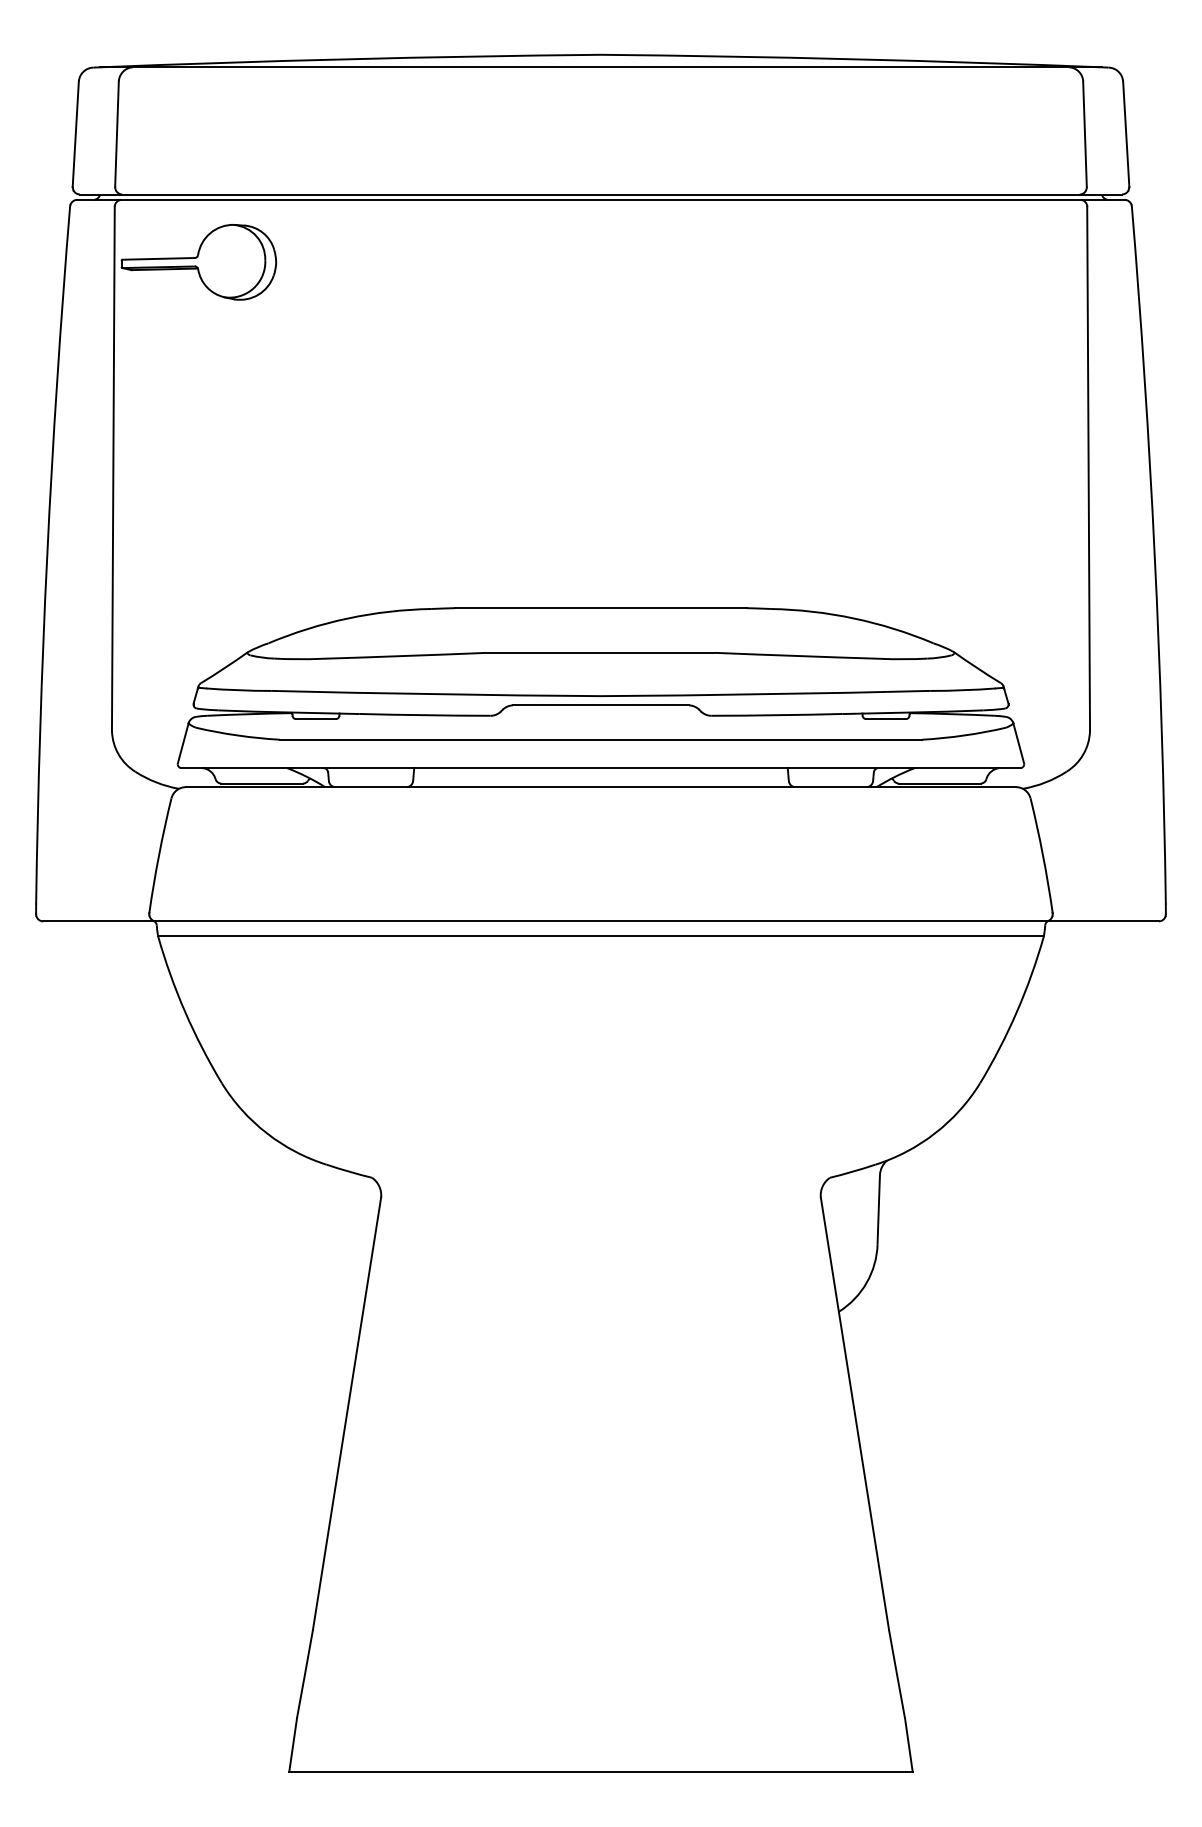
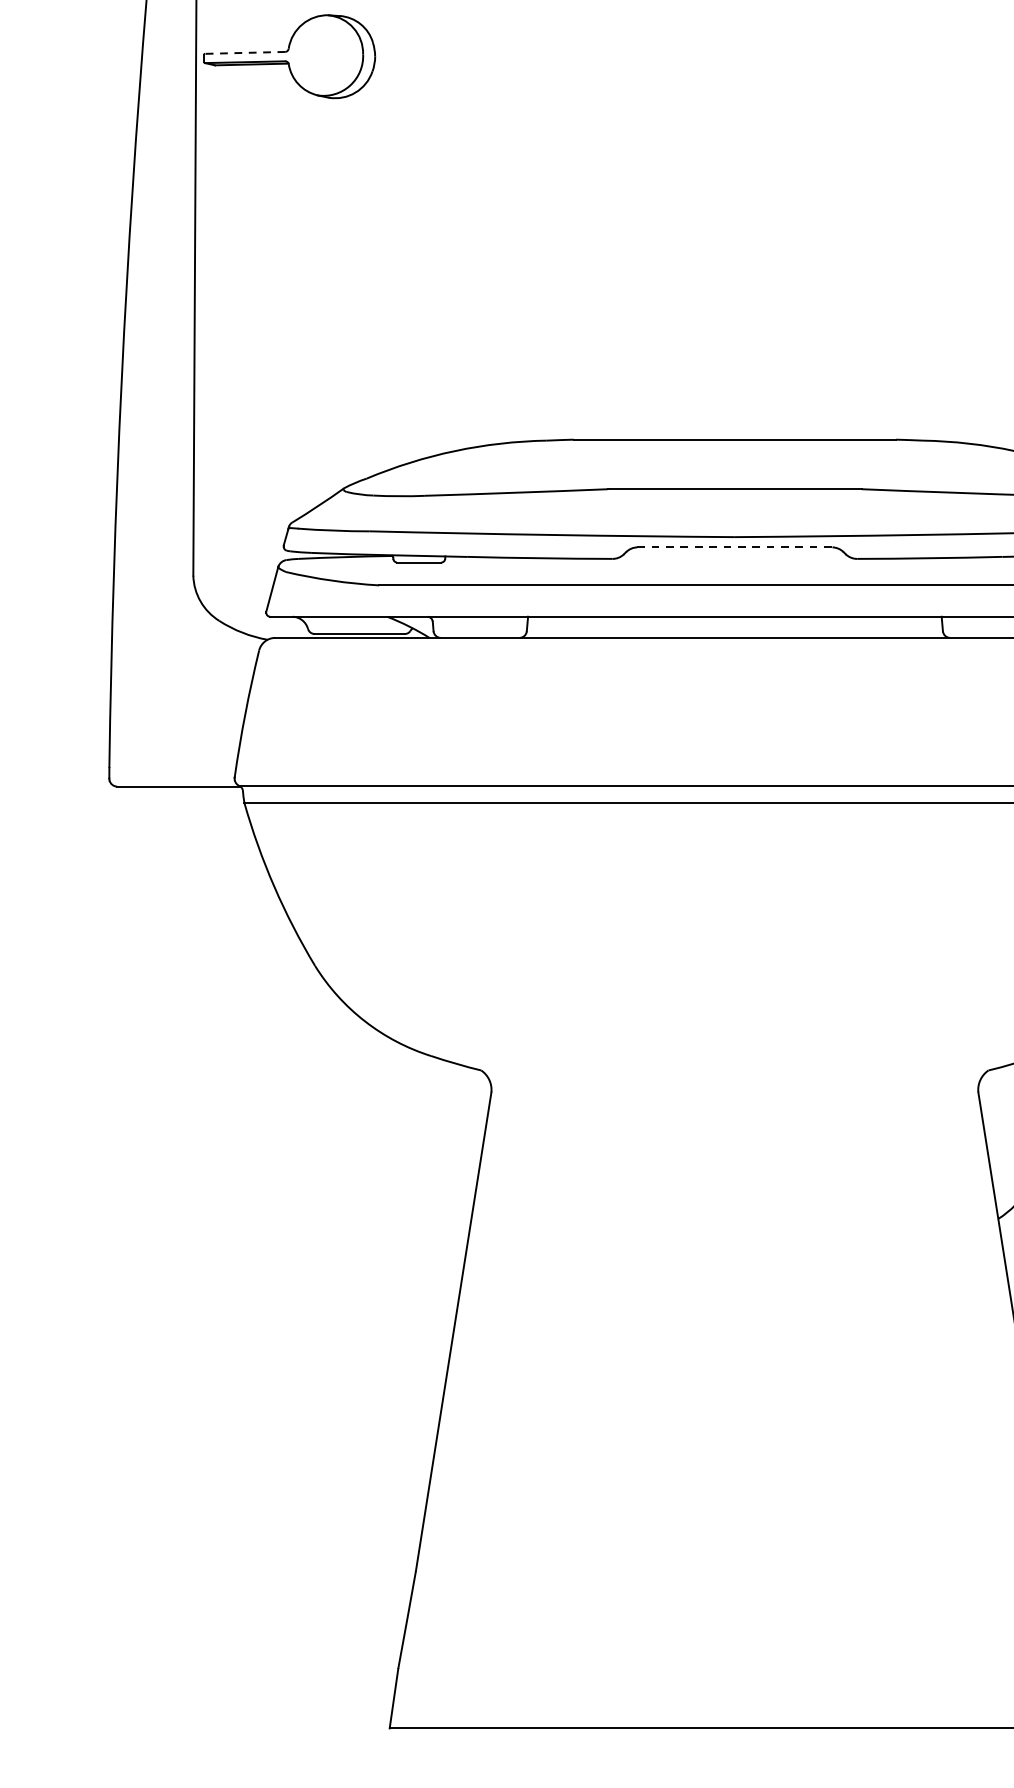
line: (158, 258) -> (244, 52), solid -> dashed
line: (601, 705) -> (735, 547), solid -> dashed

